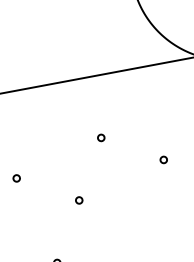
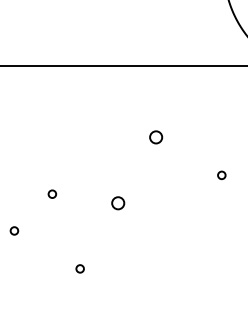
circle: (100, 138) -> (155, 137), size x1.6
circle: (16, 177) -> (52, 193), moved
circle: (78, 199) -> (117, 202), size x1.6

